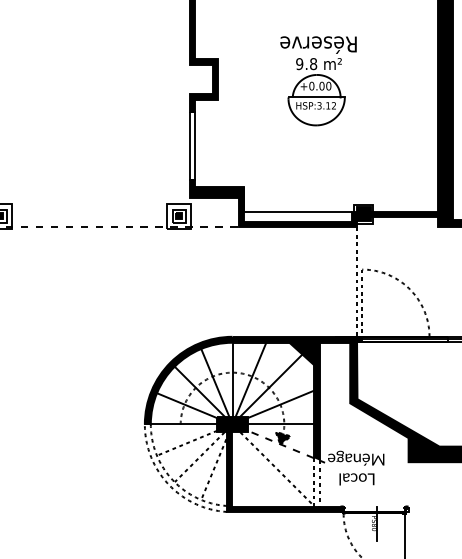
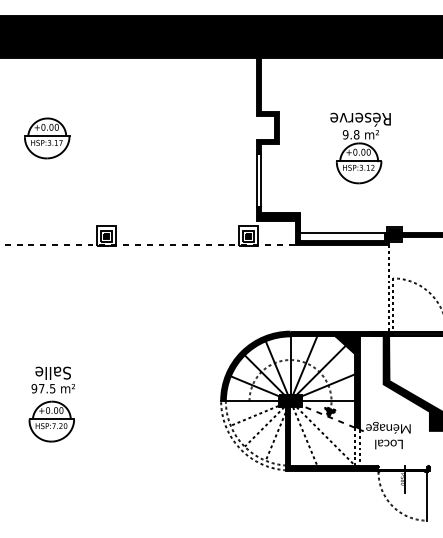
part: (318, 81) -> (360, 148), moved
line: (251, 469) -> (305, 436), added

